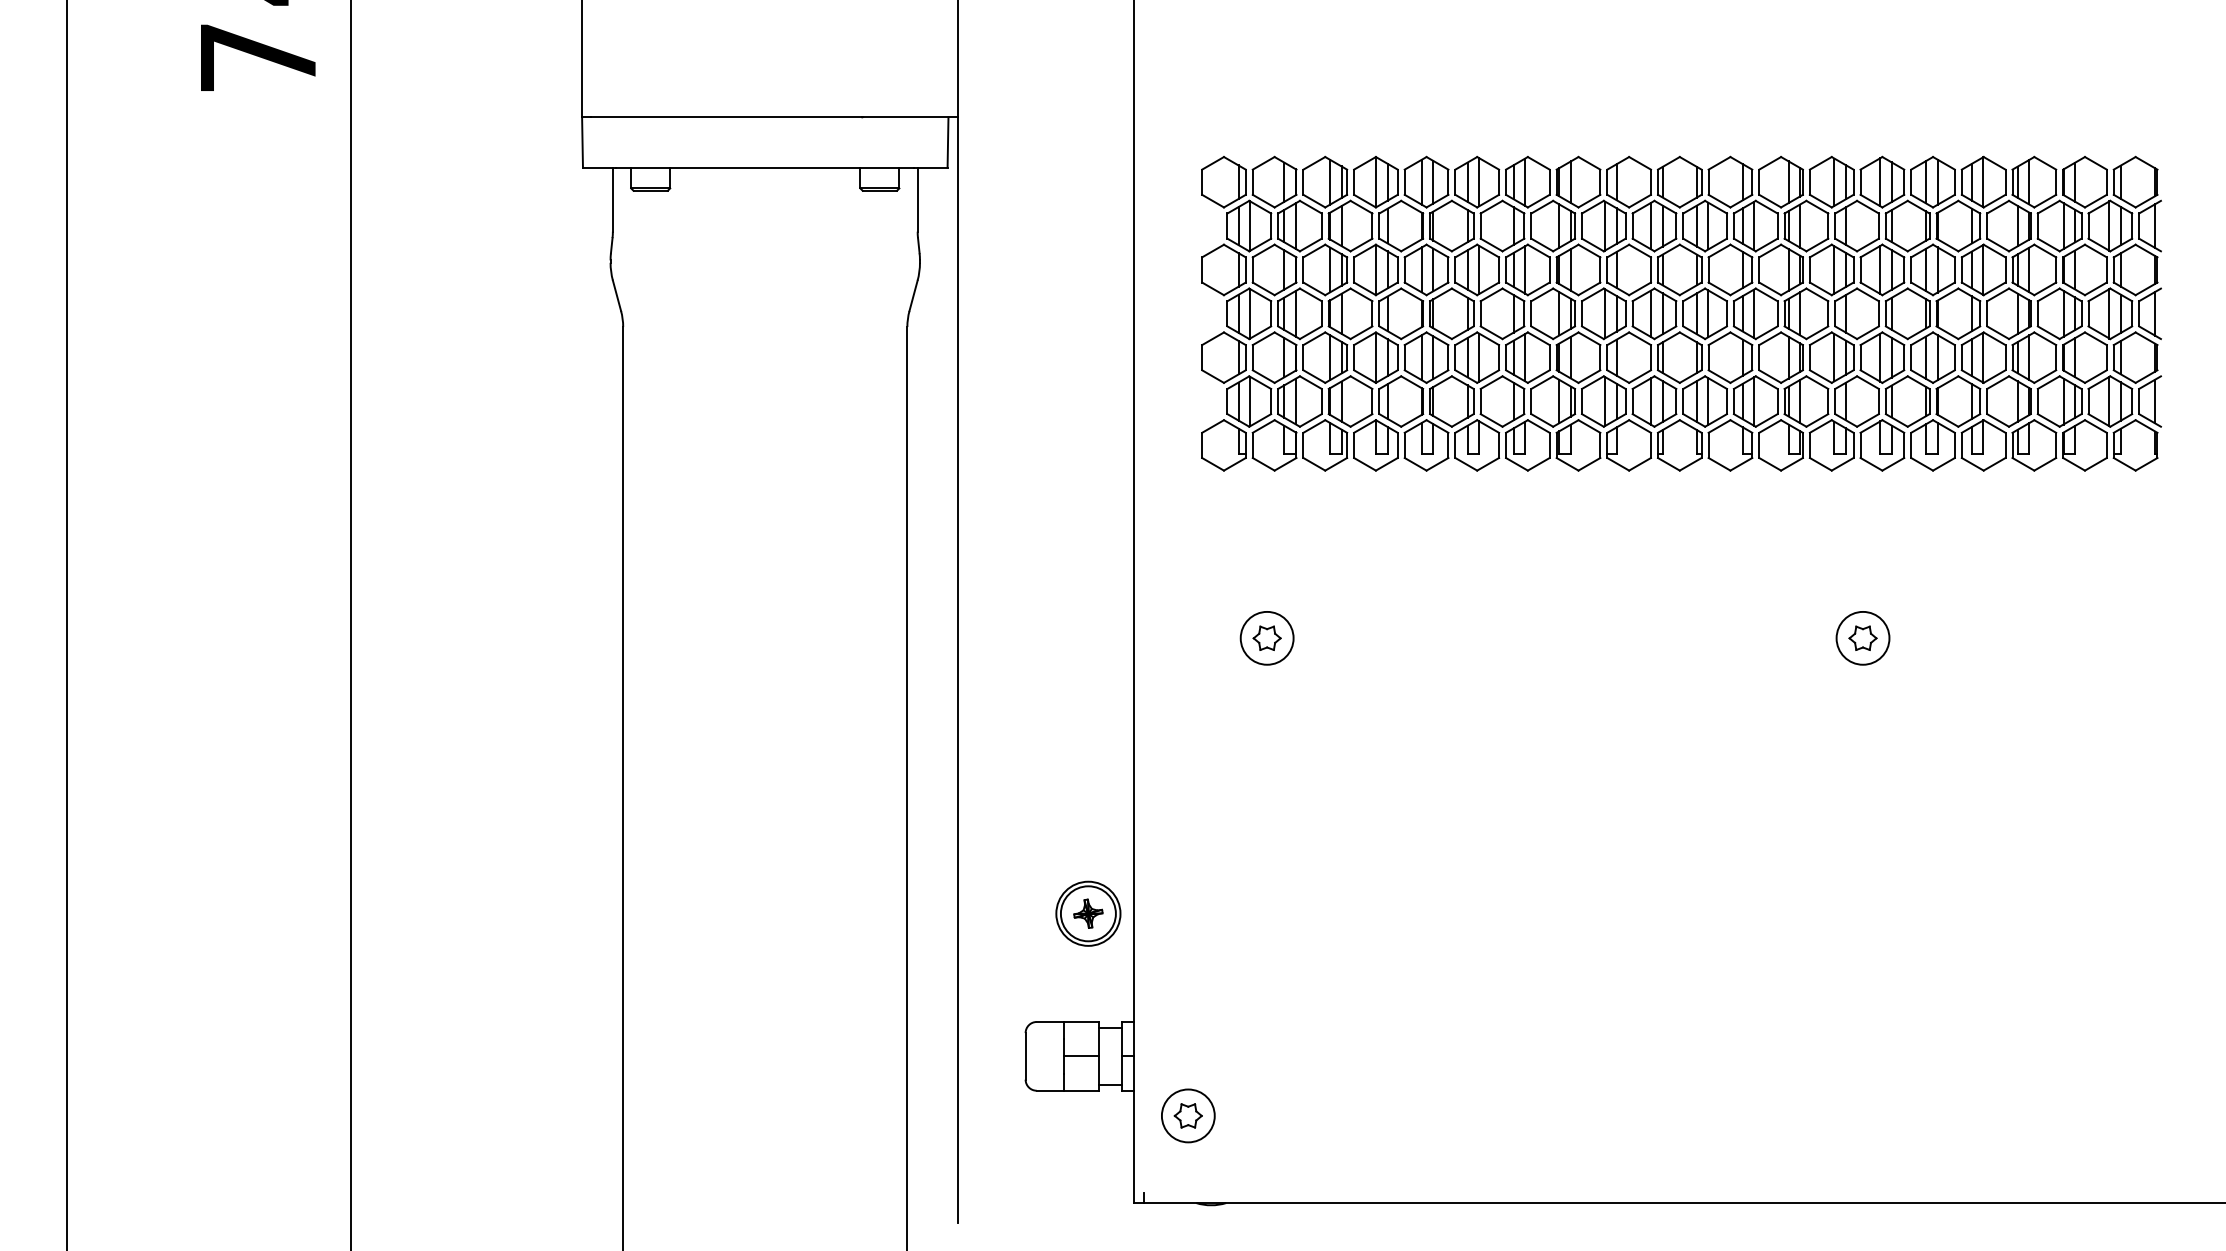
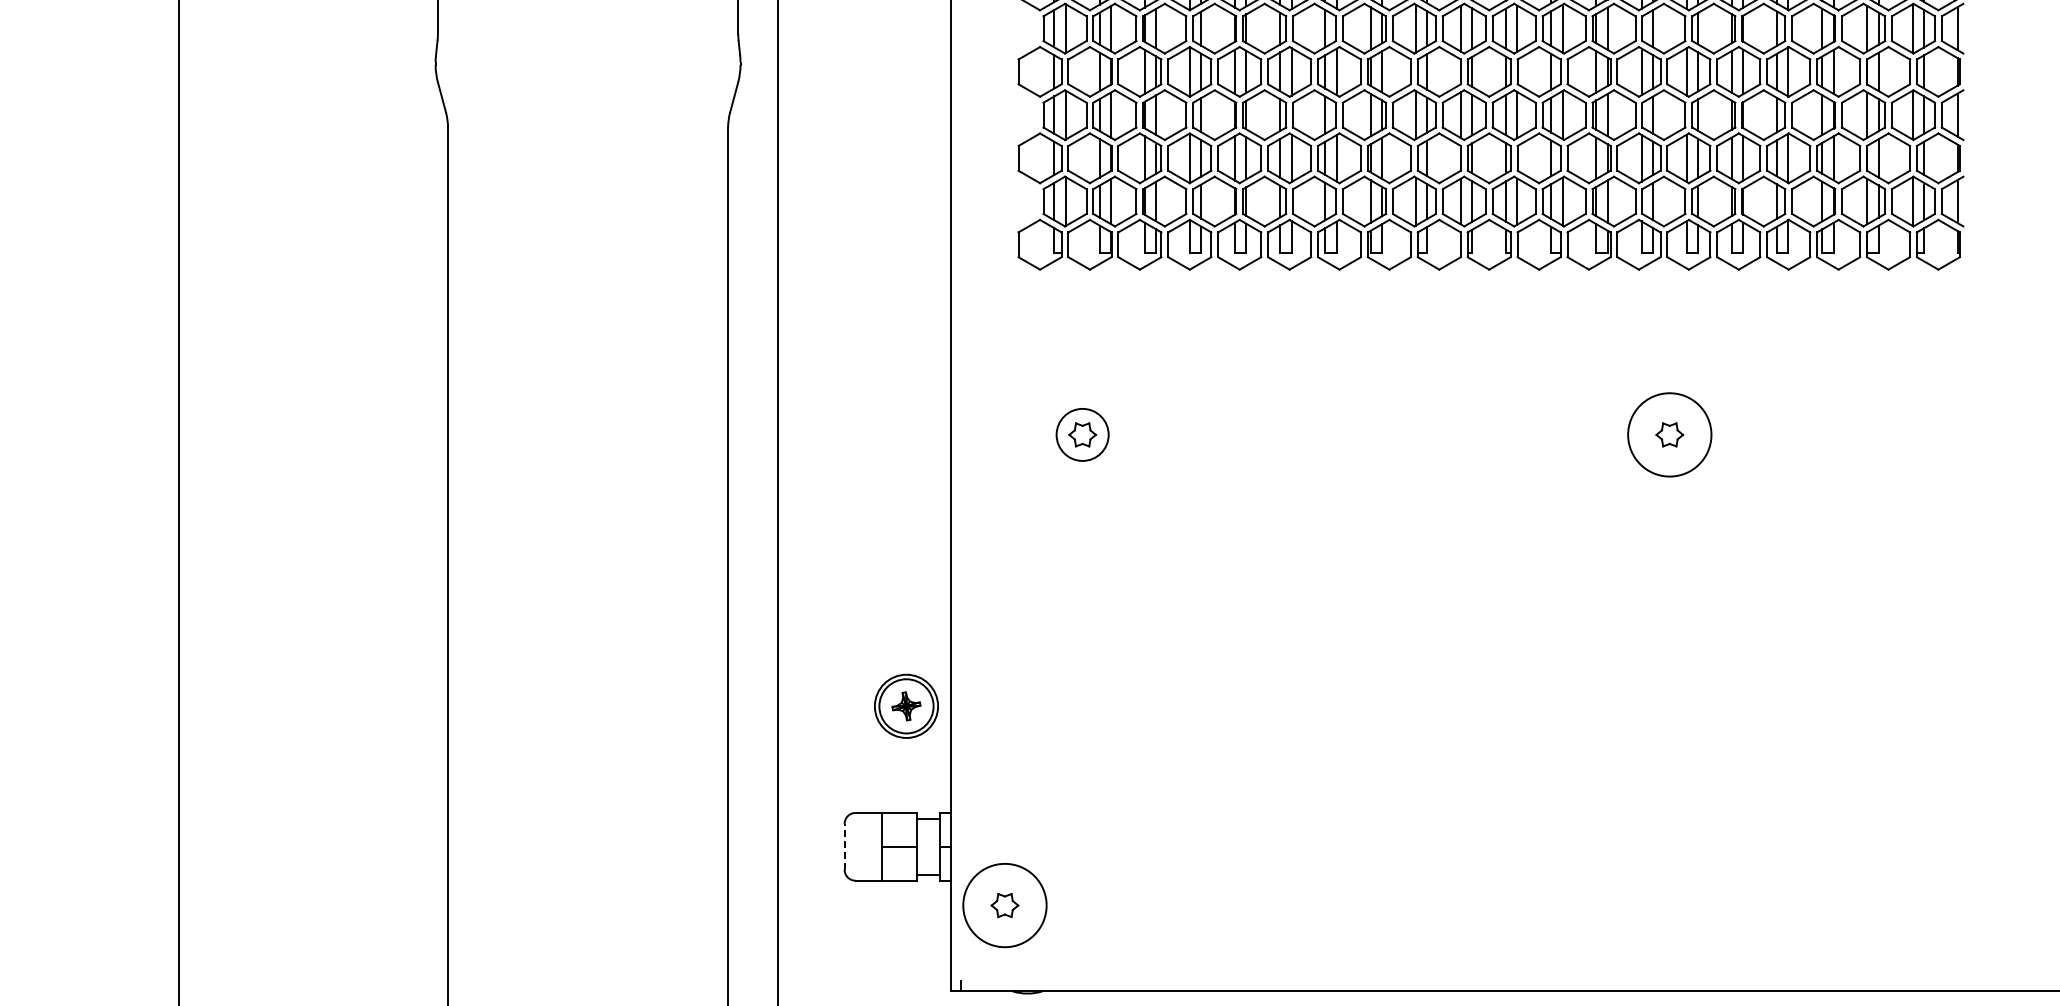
circle: (1862, 637) -> (1669, 434), size x1.6
line: (1025, 1055) -> (844, 845), solid -> dashed
circle: (1187, 1115) -> (1004, 905), size x1.6

